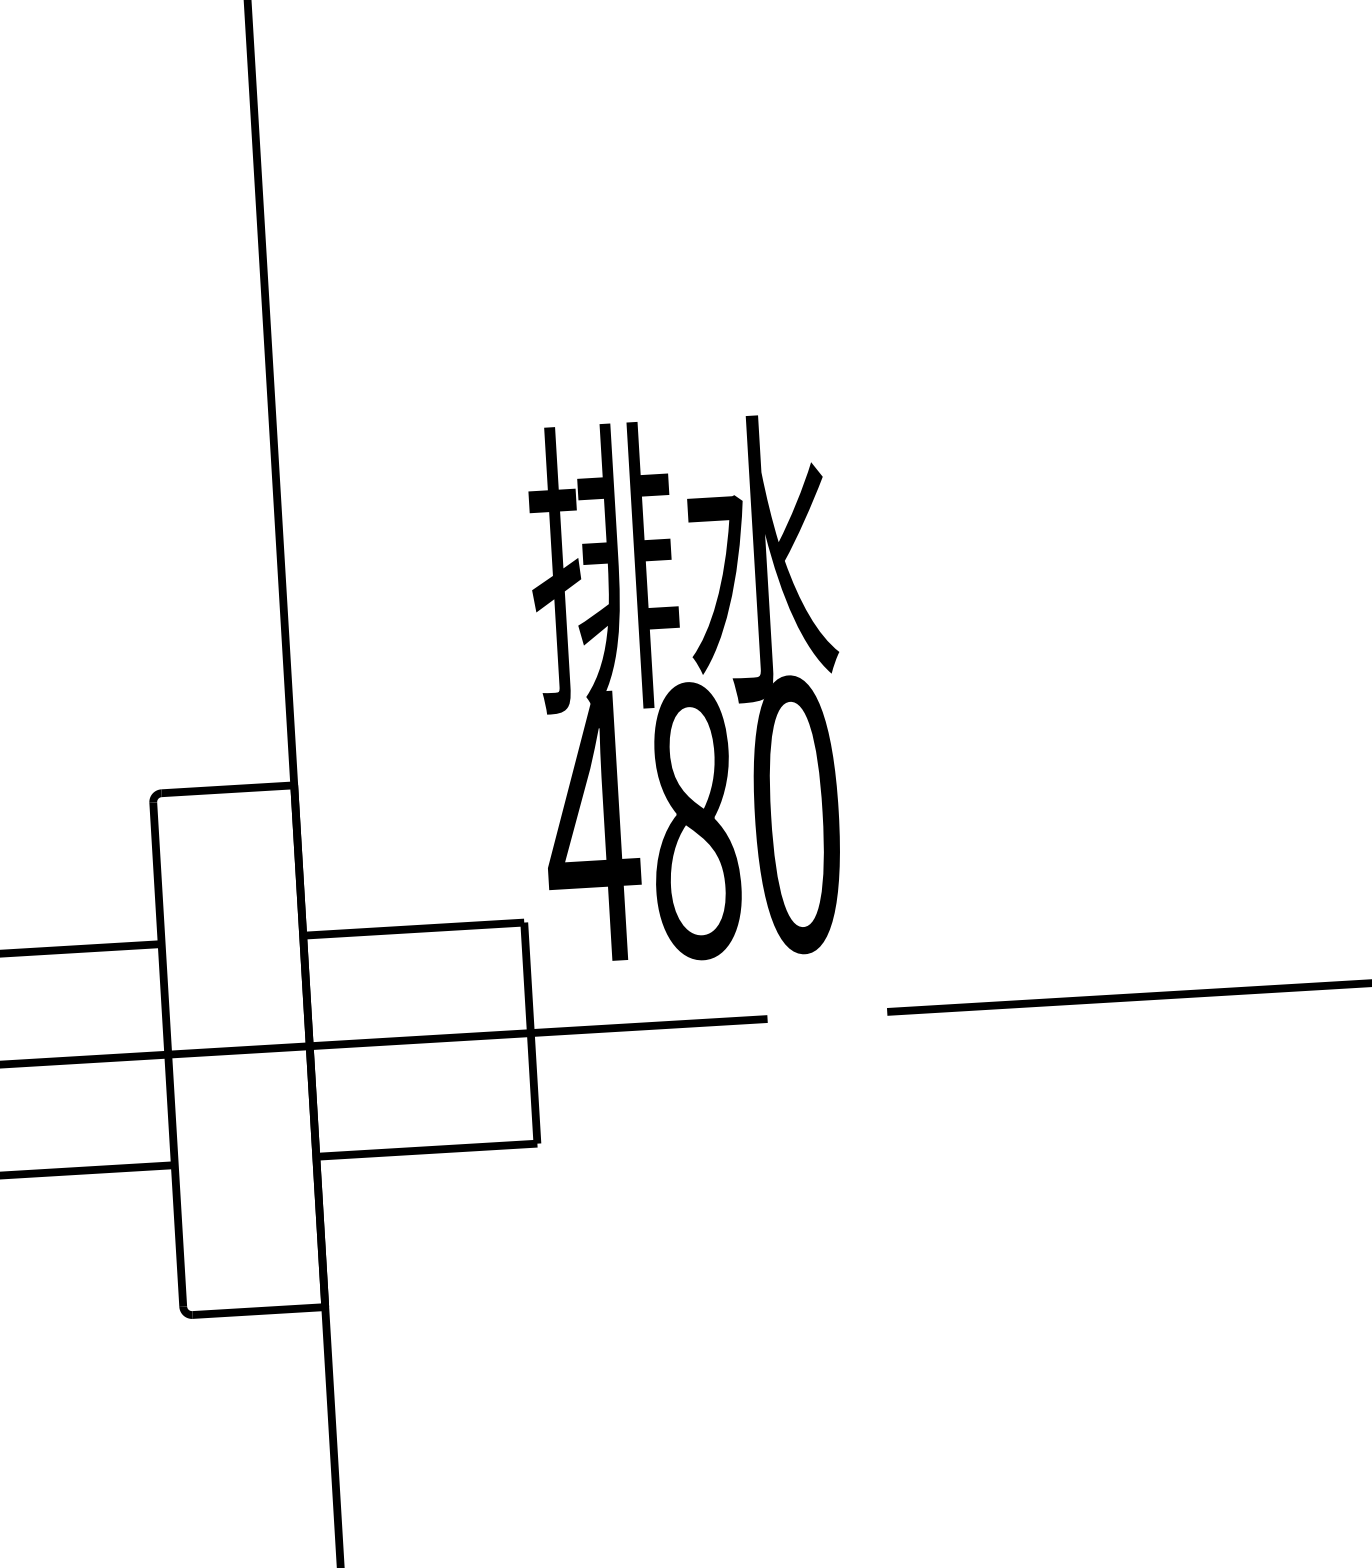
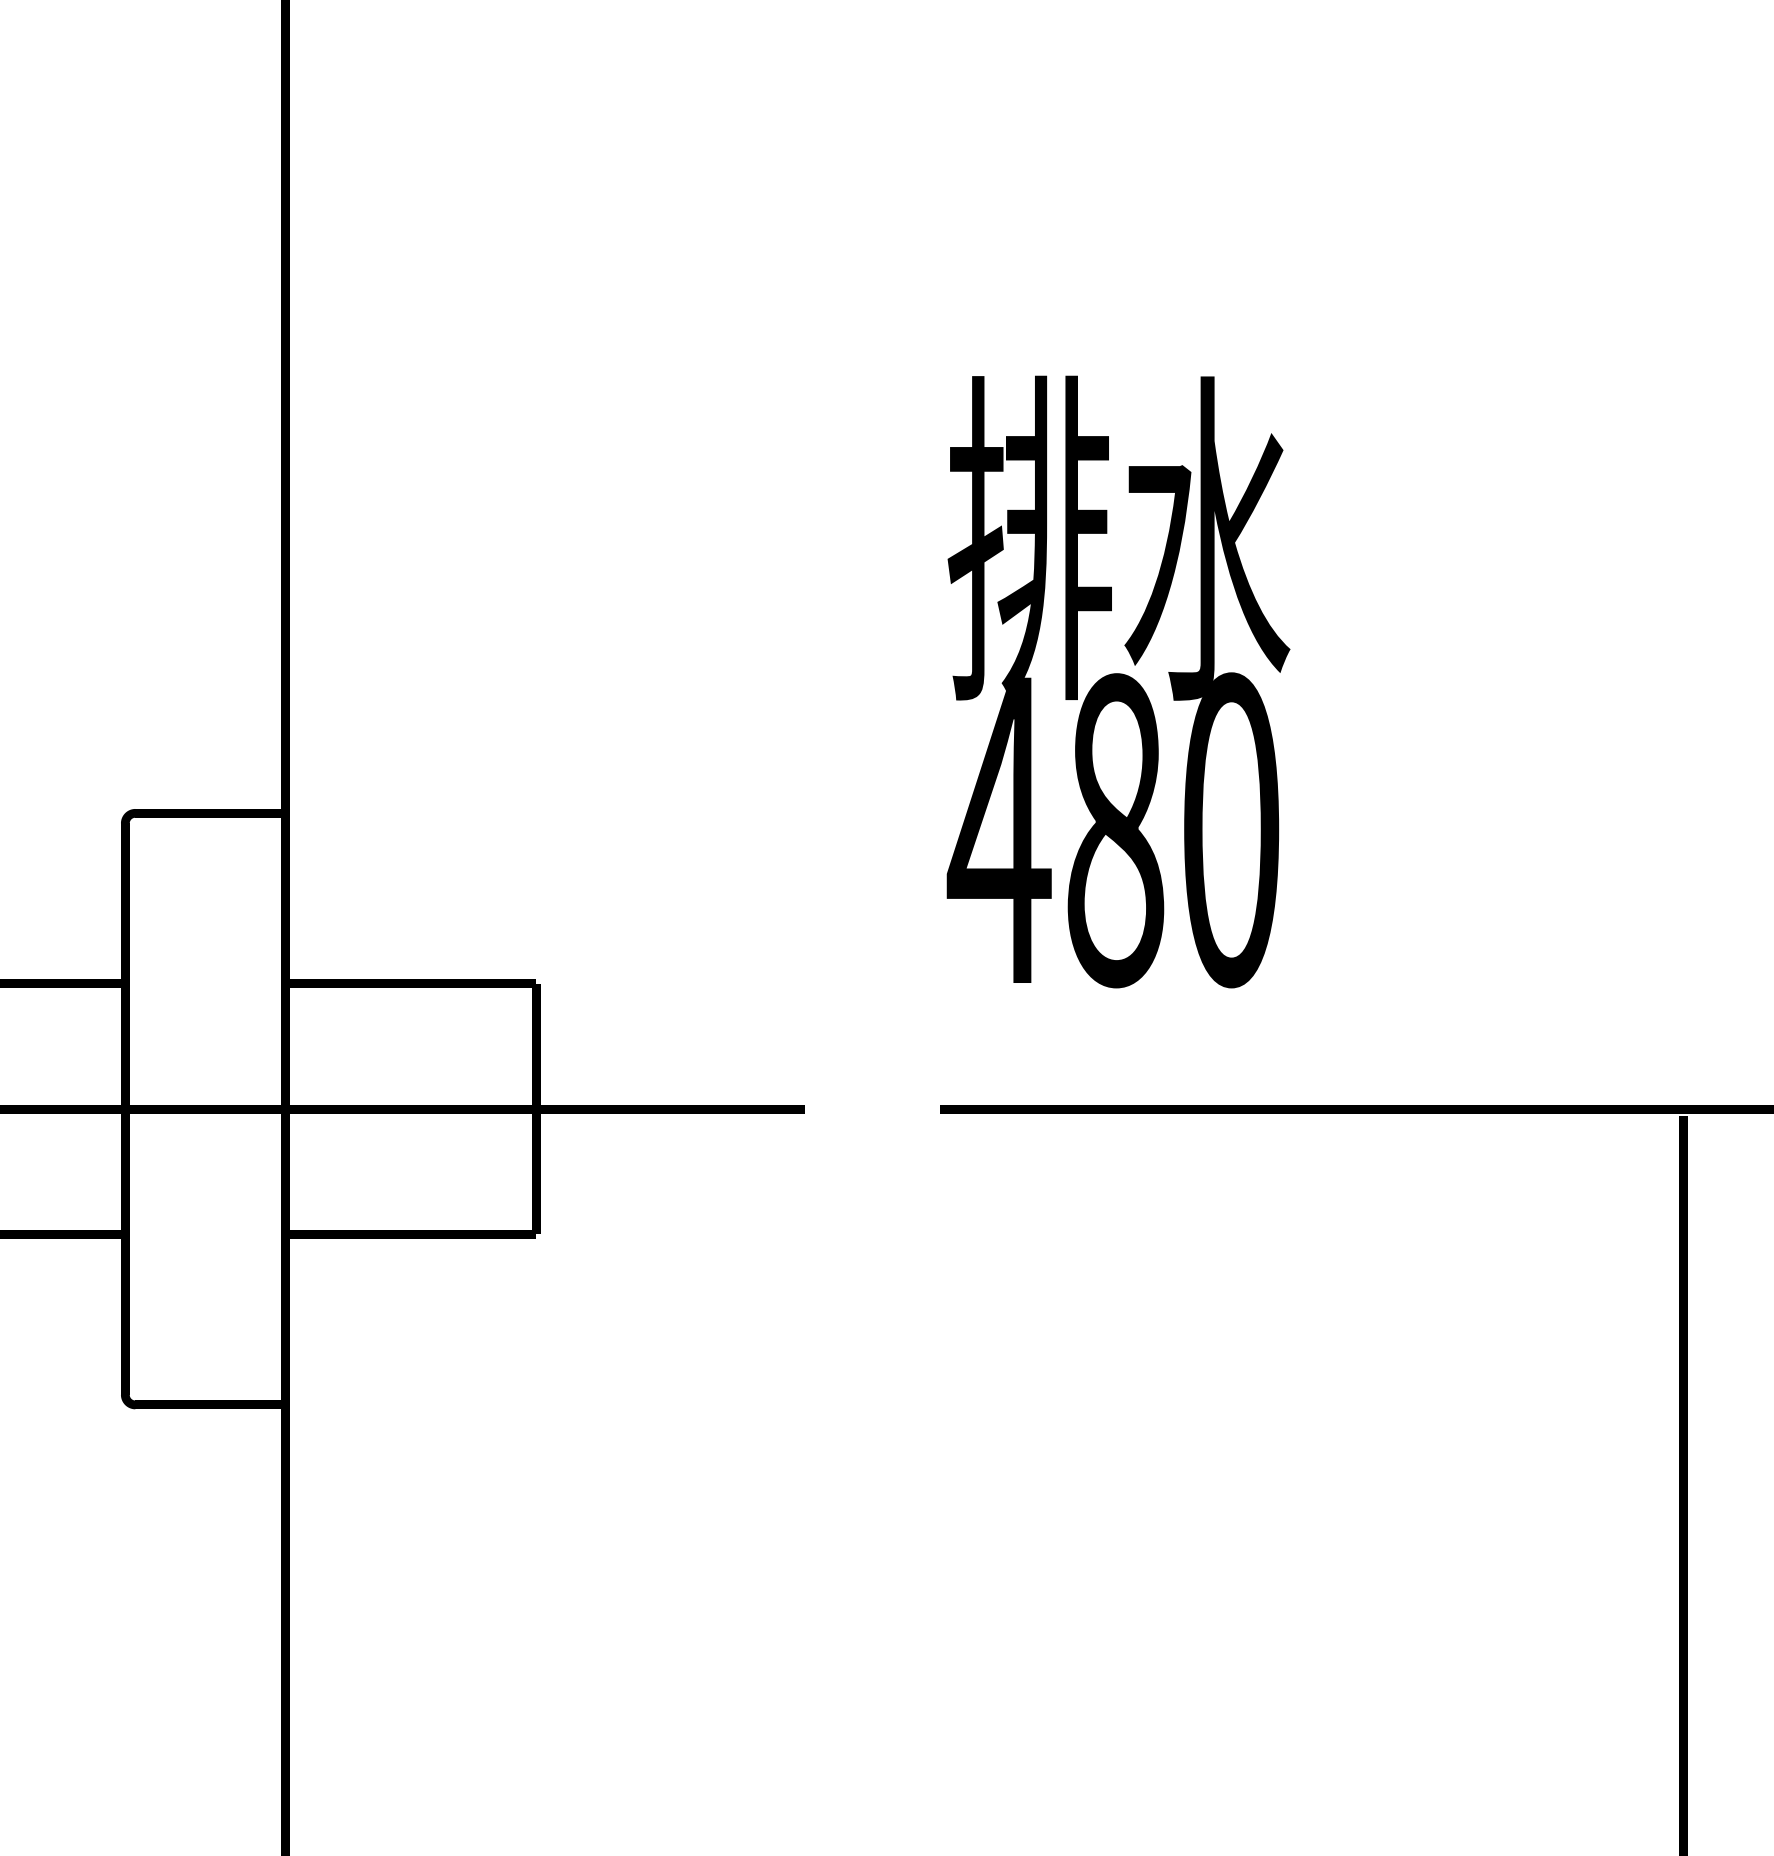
text: (689, 689) -> (1118, 681), moved

